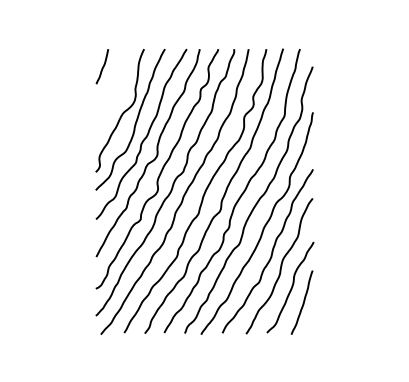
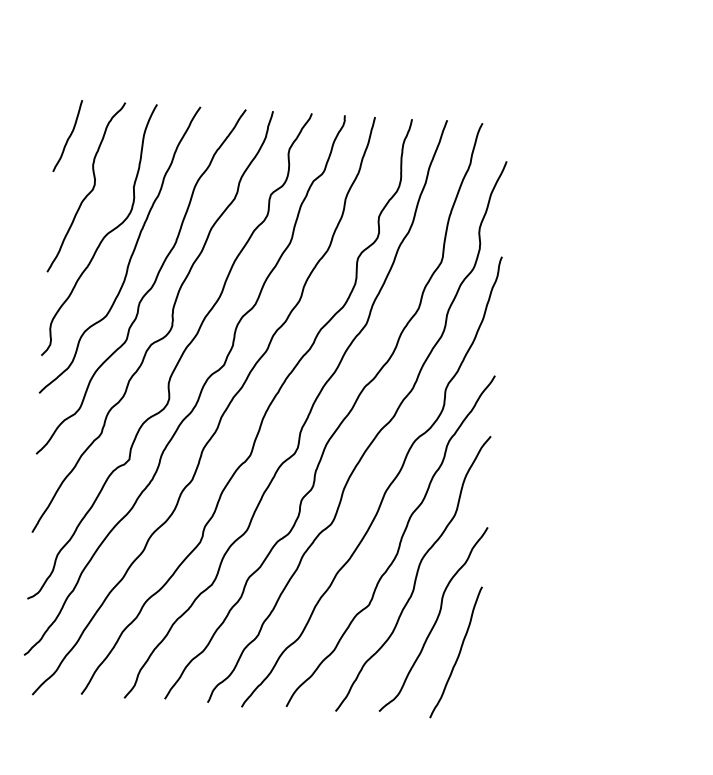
curve: (114, 91) -> (90, 189), added

